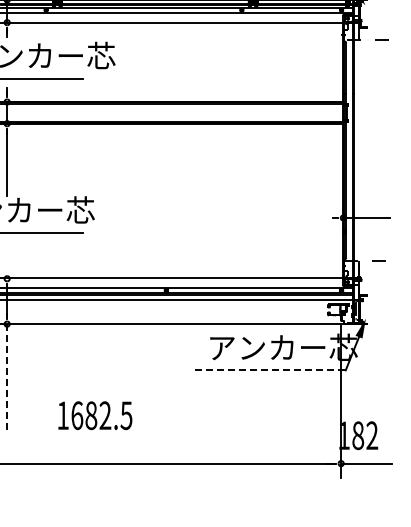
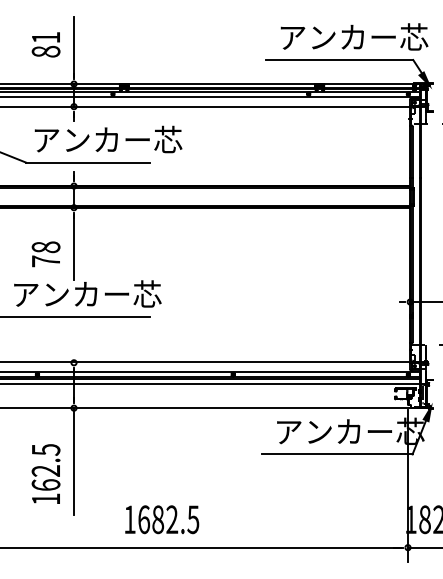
line: (270, 370) -> (337, 454), dashed -> solid
line: (7, 378) -> (74, 462), dashed -> solid
text: (95, 415) -> (162, 519), moved

